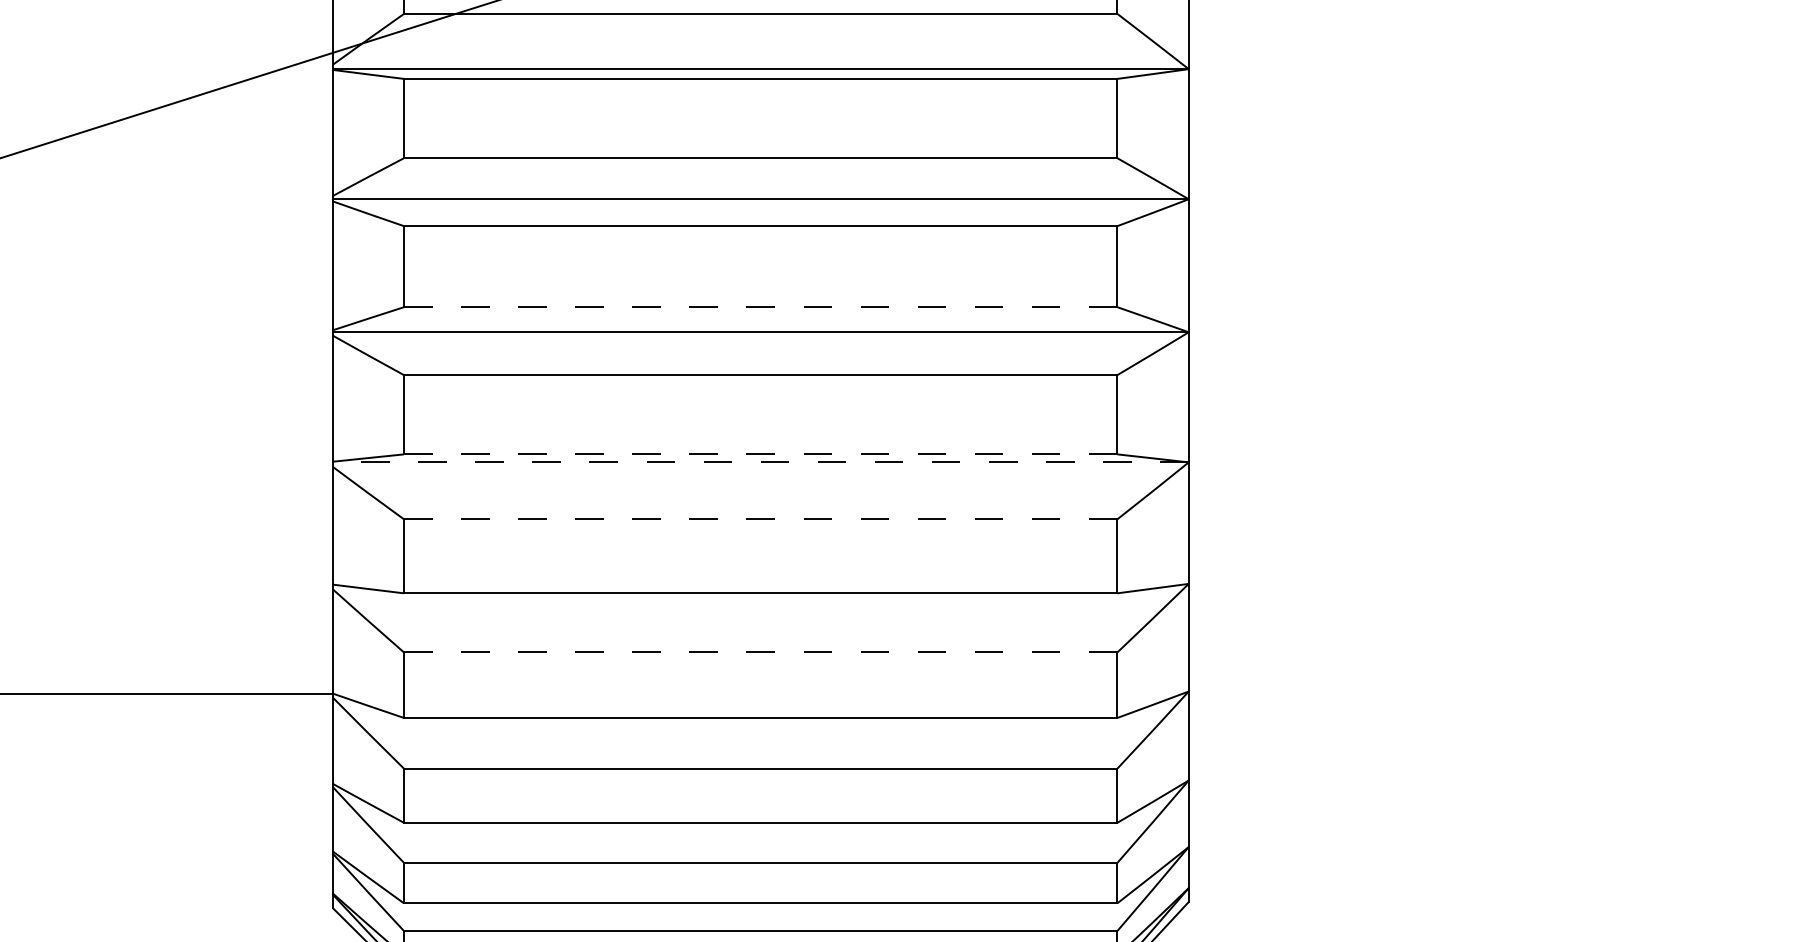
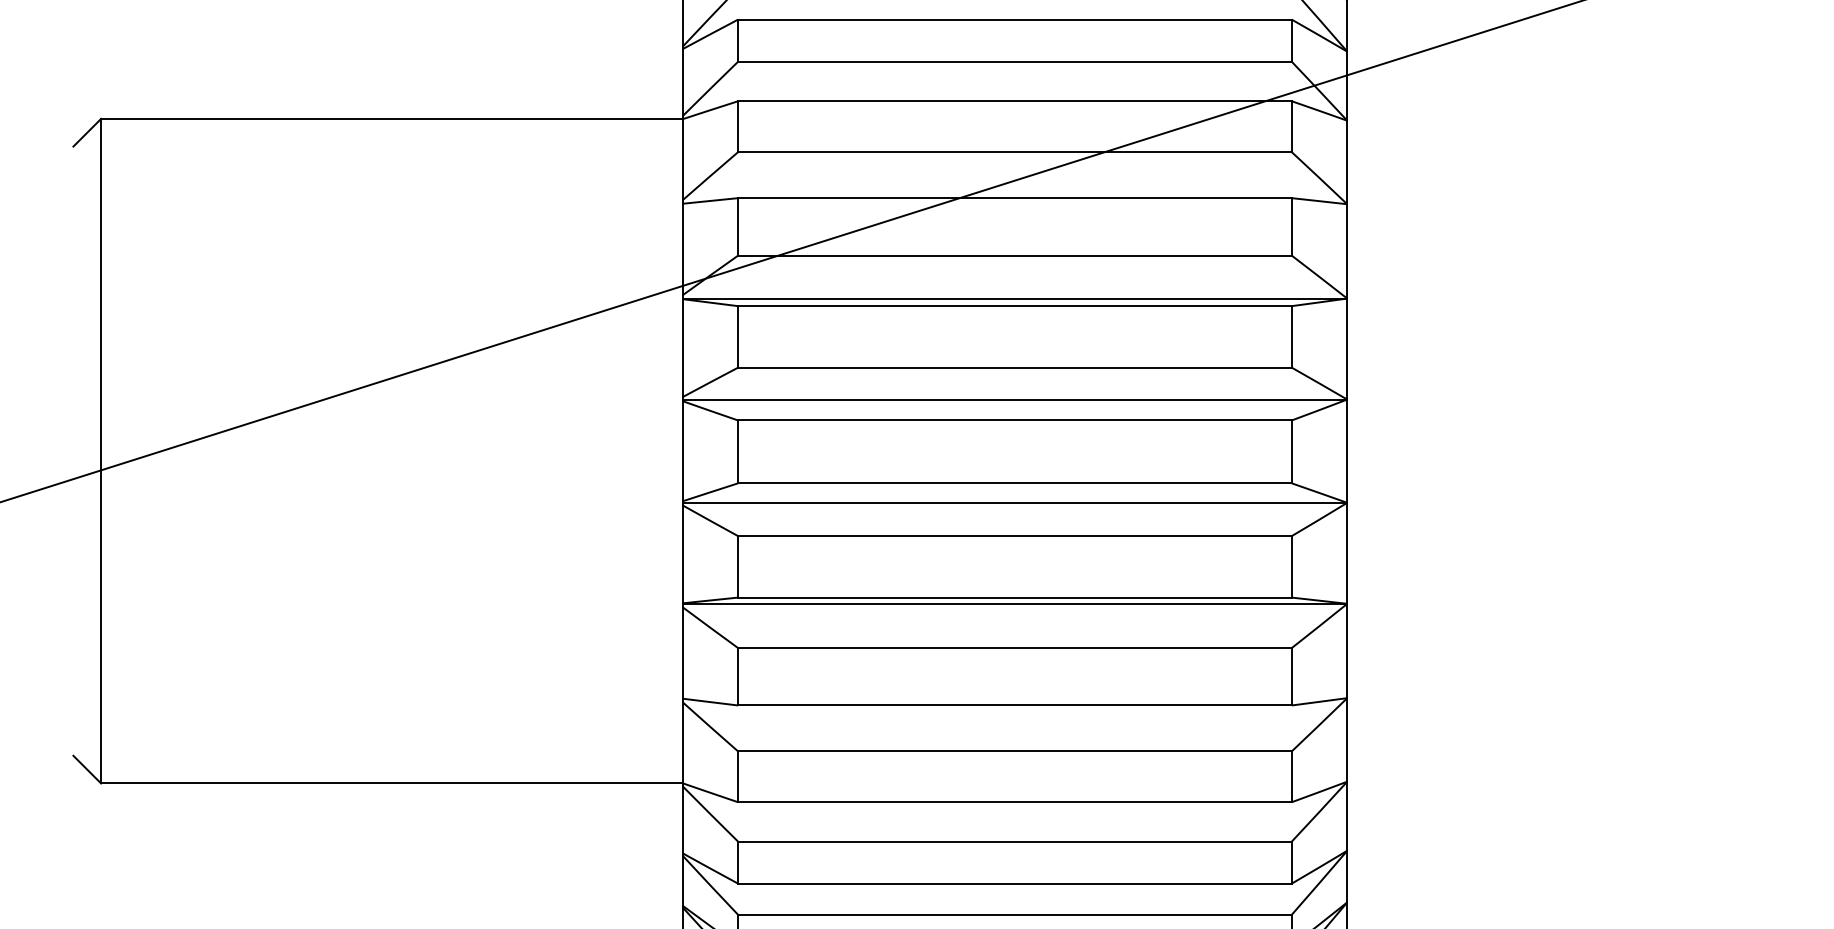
line: (760, 307) -> (1014, 483), dashed -> solid
line: (760, 454) -> (1014, 597), dashed -> solid
line: (760, 461) -> (1014, 603), dashed -> solid
line: (760, 519) -> (1014, 648), dashed -> solid
line: (760, 652) -> (1014, 751), dashed -> solid

